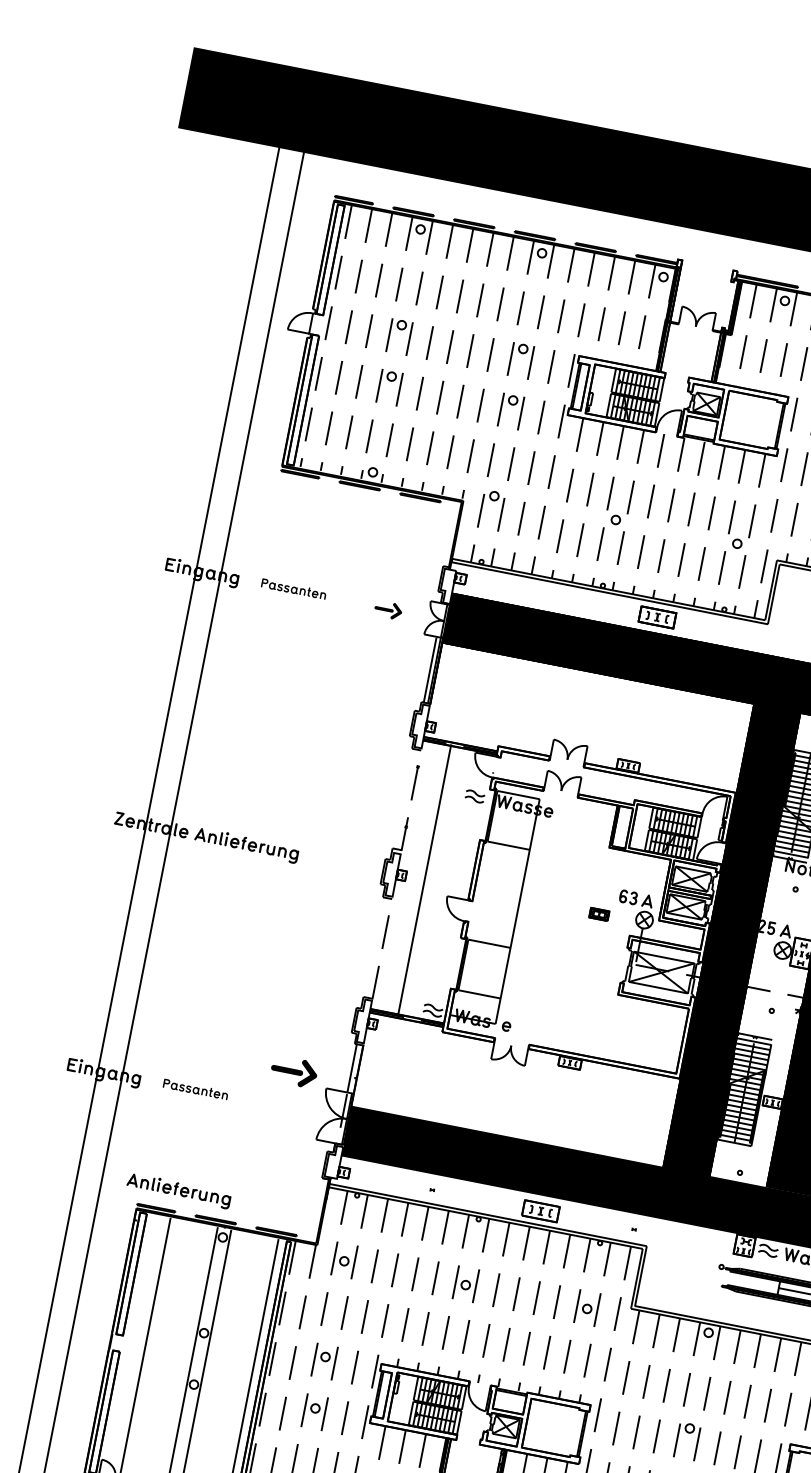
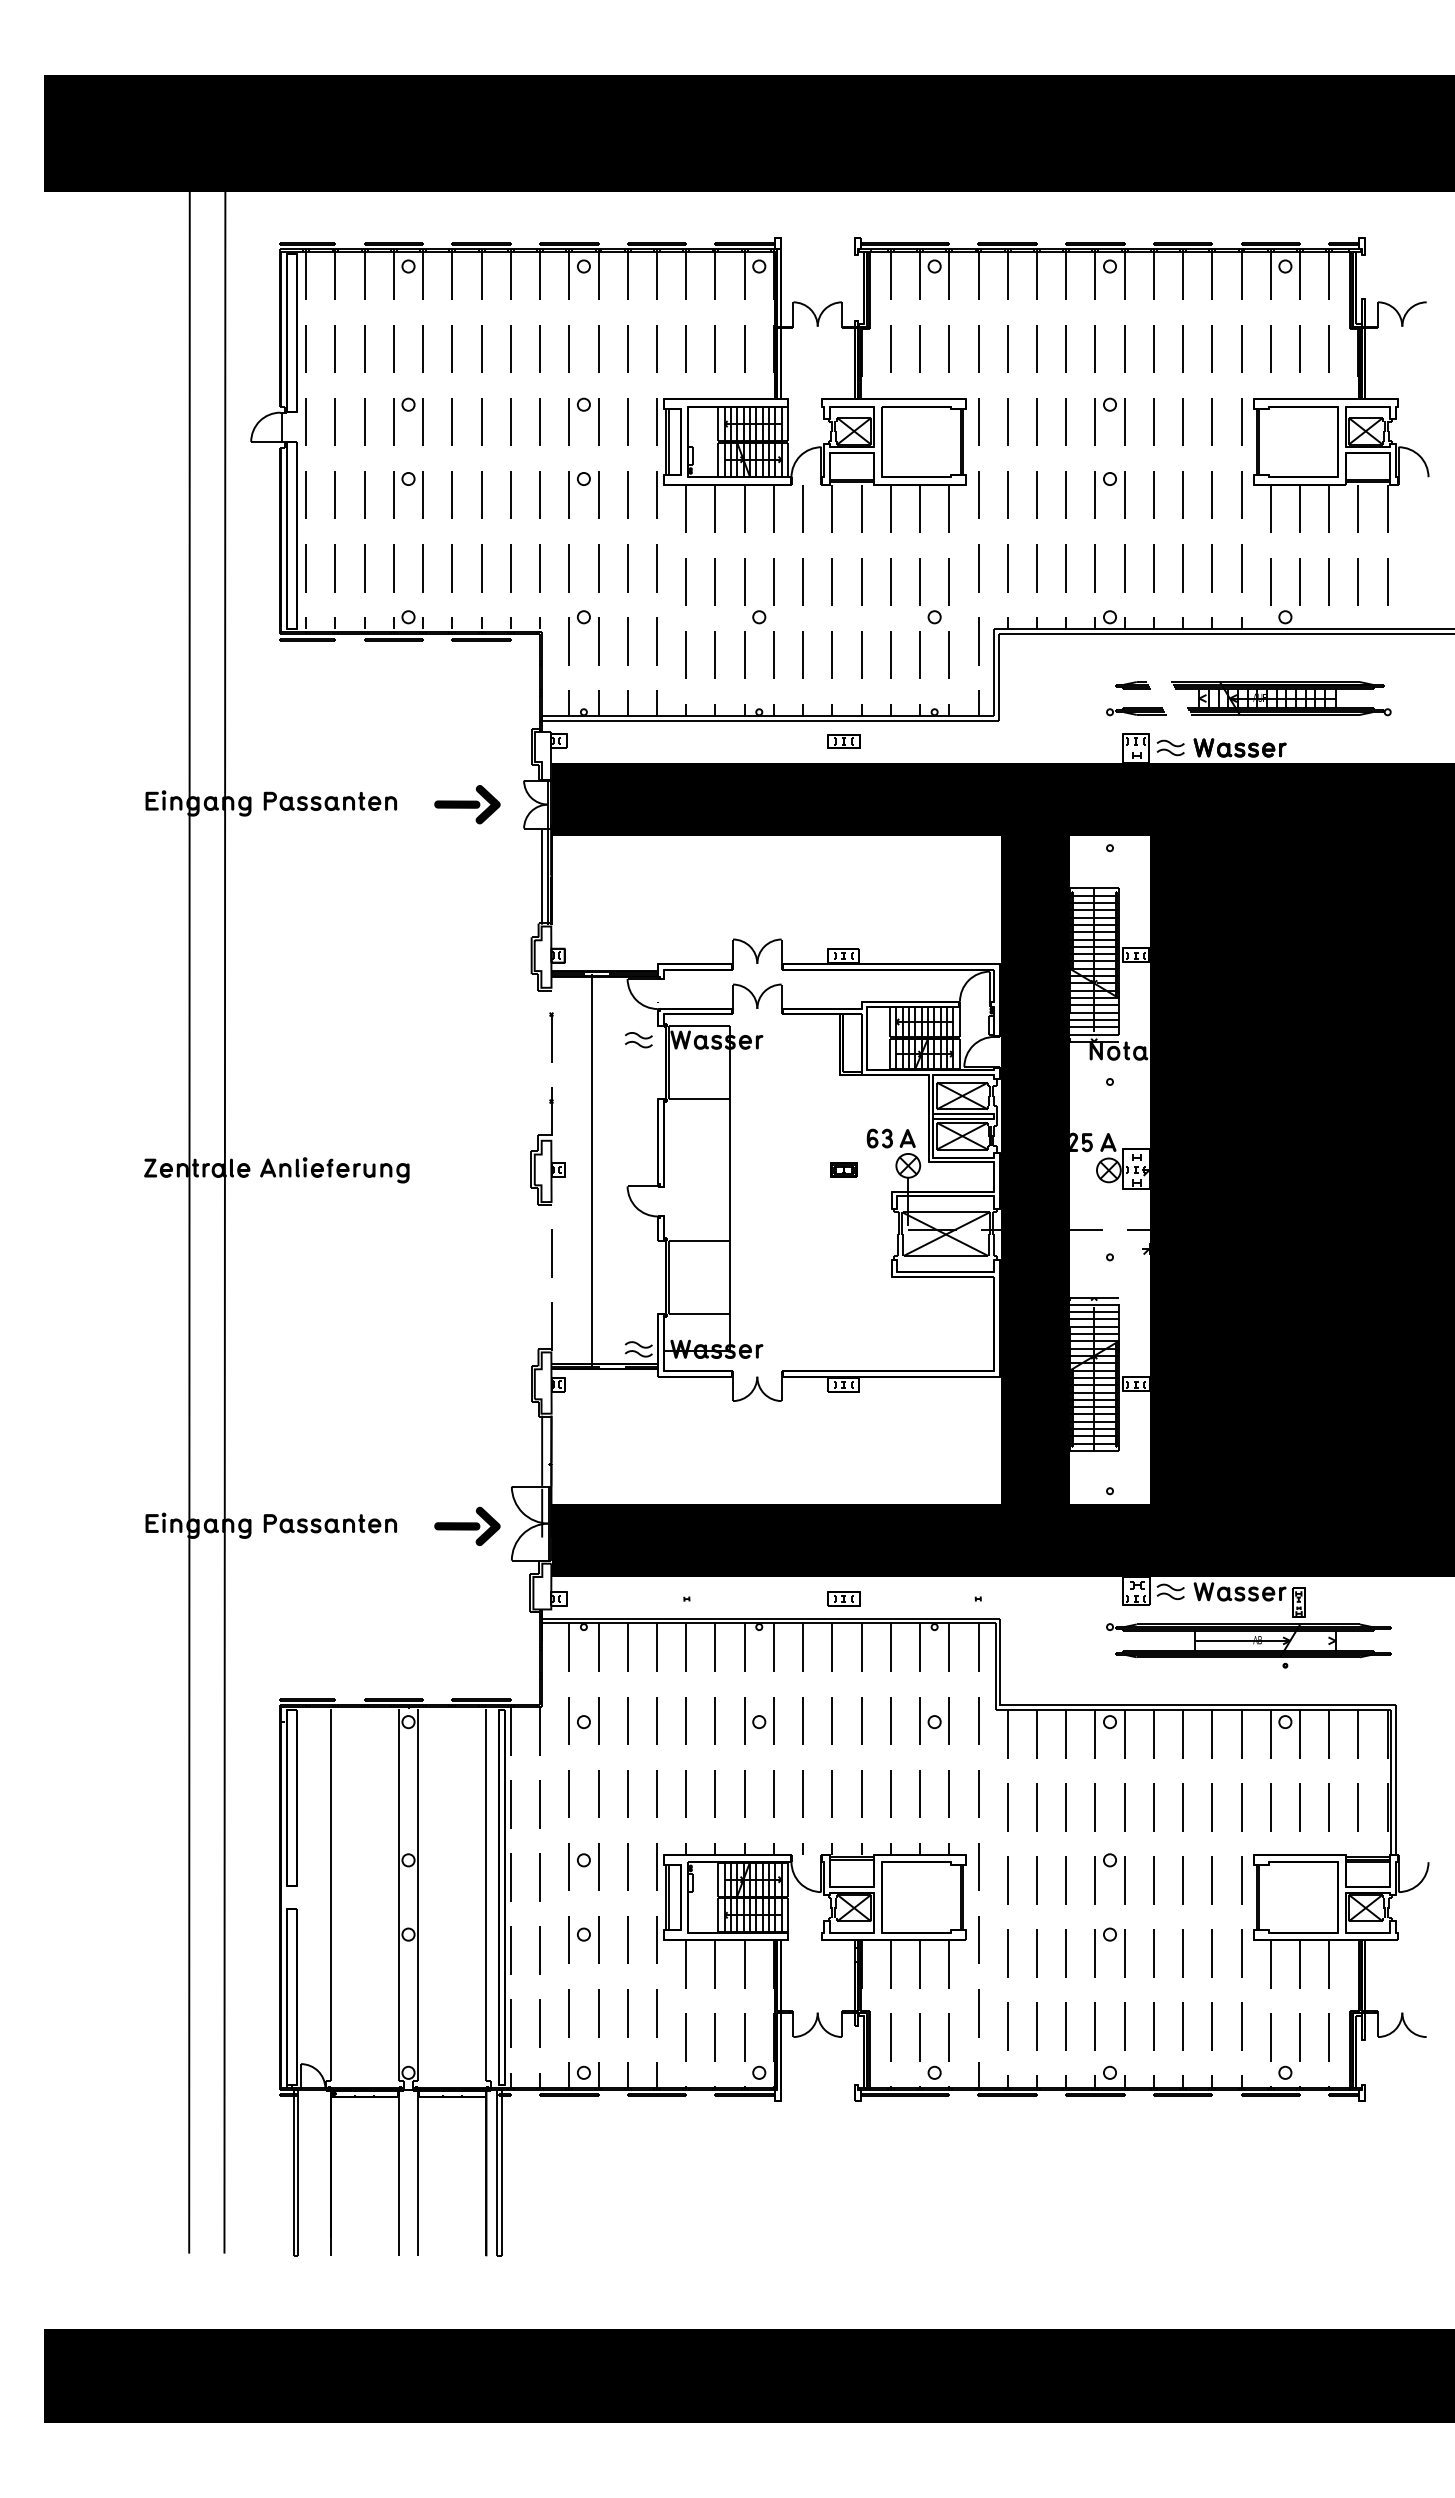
part: (294, 588) -> (330, 800), size x1.43
part: (388, 610) -> (467, 804), size x1.67
part: (657, 617) -> (843, 741), size x0.62
fill: (558, 813) -> (759, 1041), added
fill: (495, 1024) -> (729, 1351), added
fill: (516, 1028) -> (759, 1351), added
part: (294, 1071) -> (467, 1526), moved
part: (195, 1089) -> (330, 1523), size x1.43
part: (178, 1190) -> (334, 1669), removed
part: (540, 1210) -> (843, 1598), size x0.62

